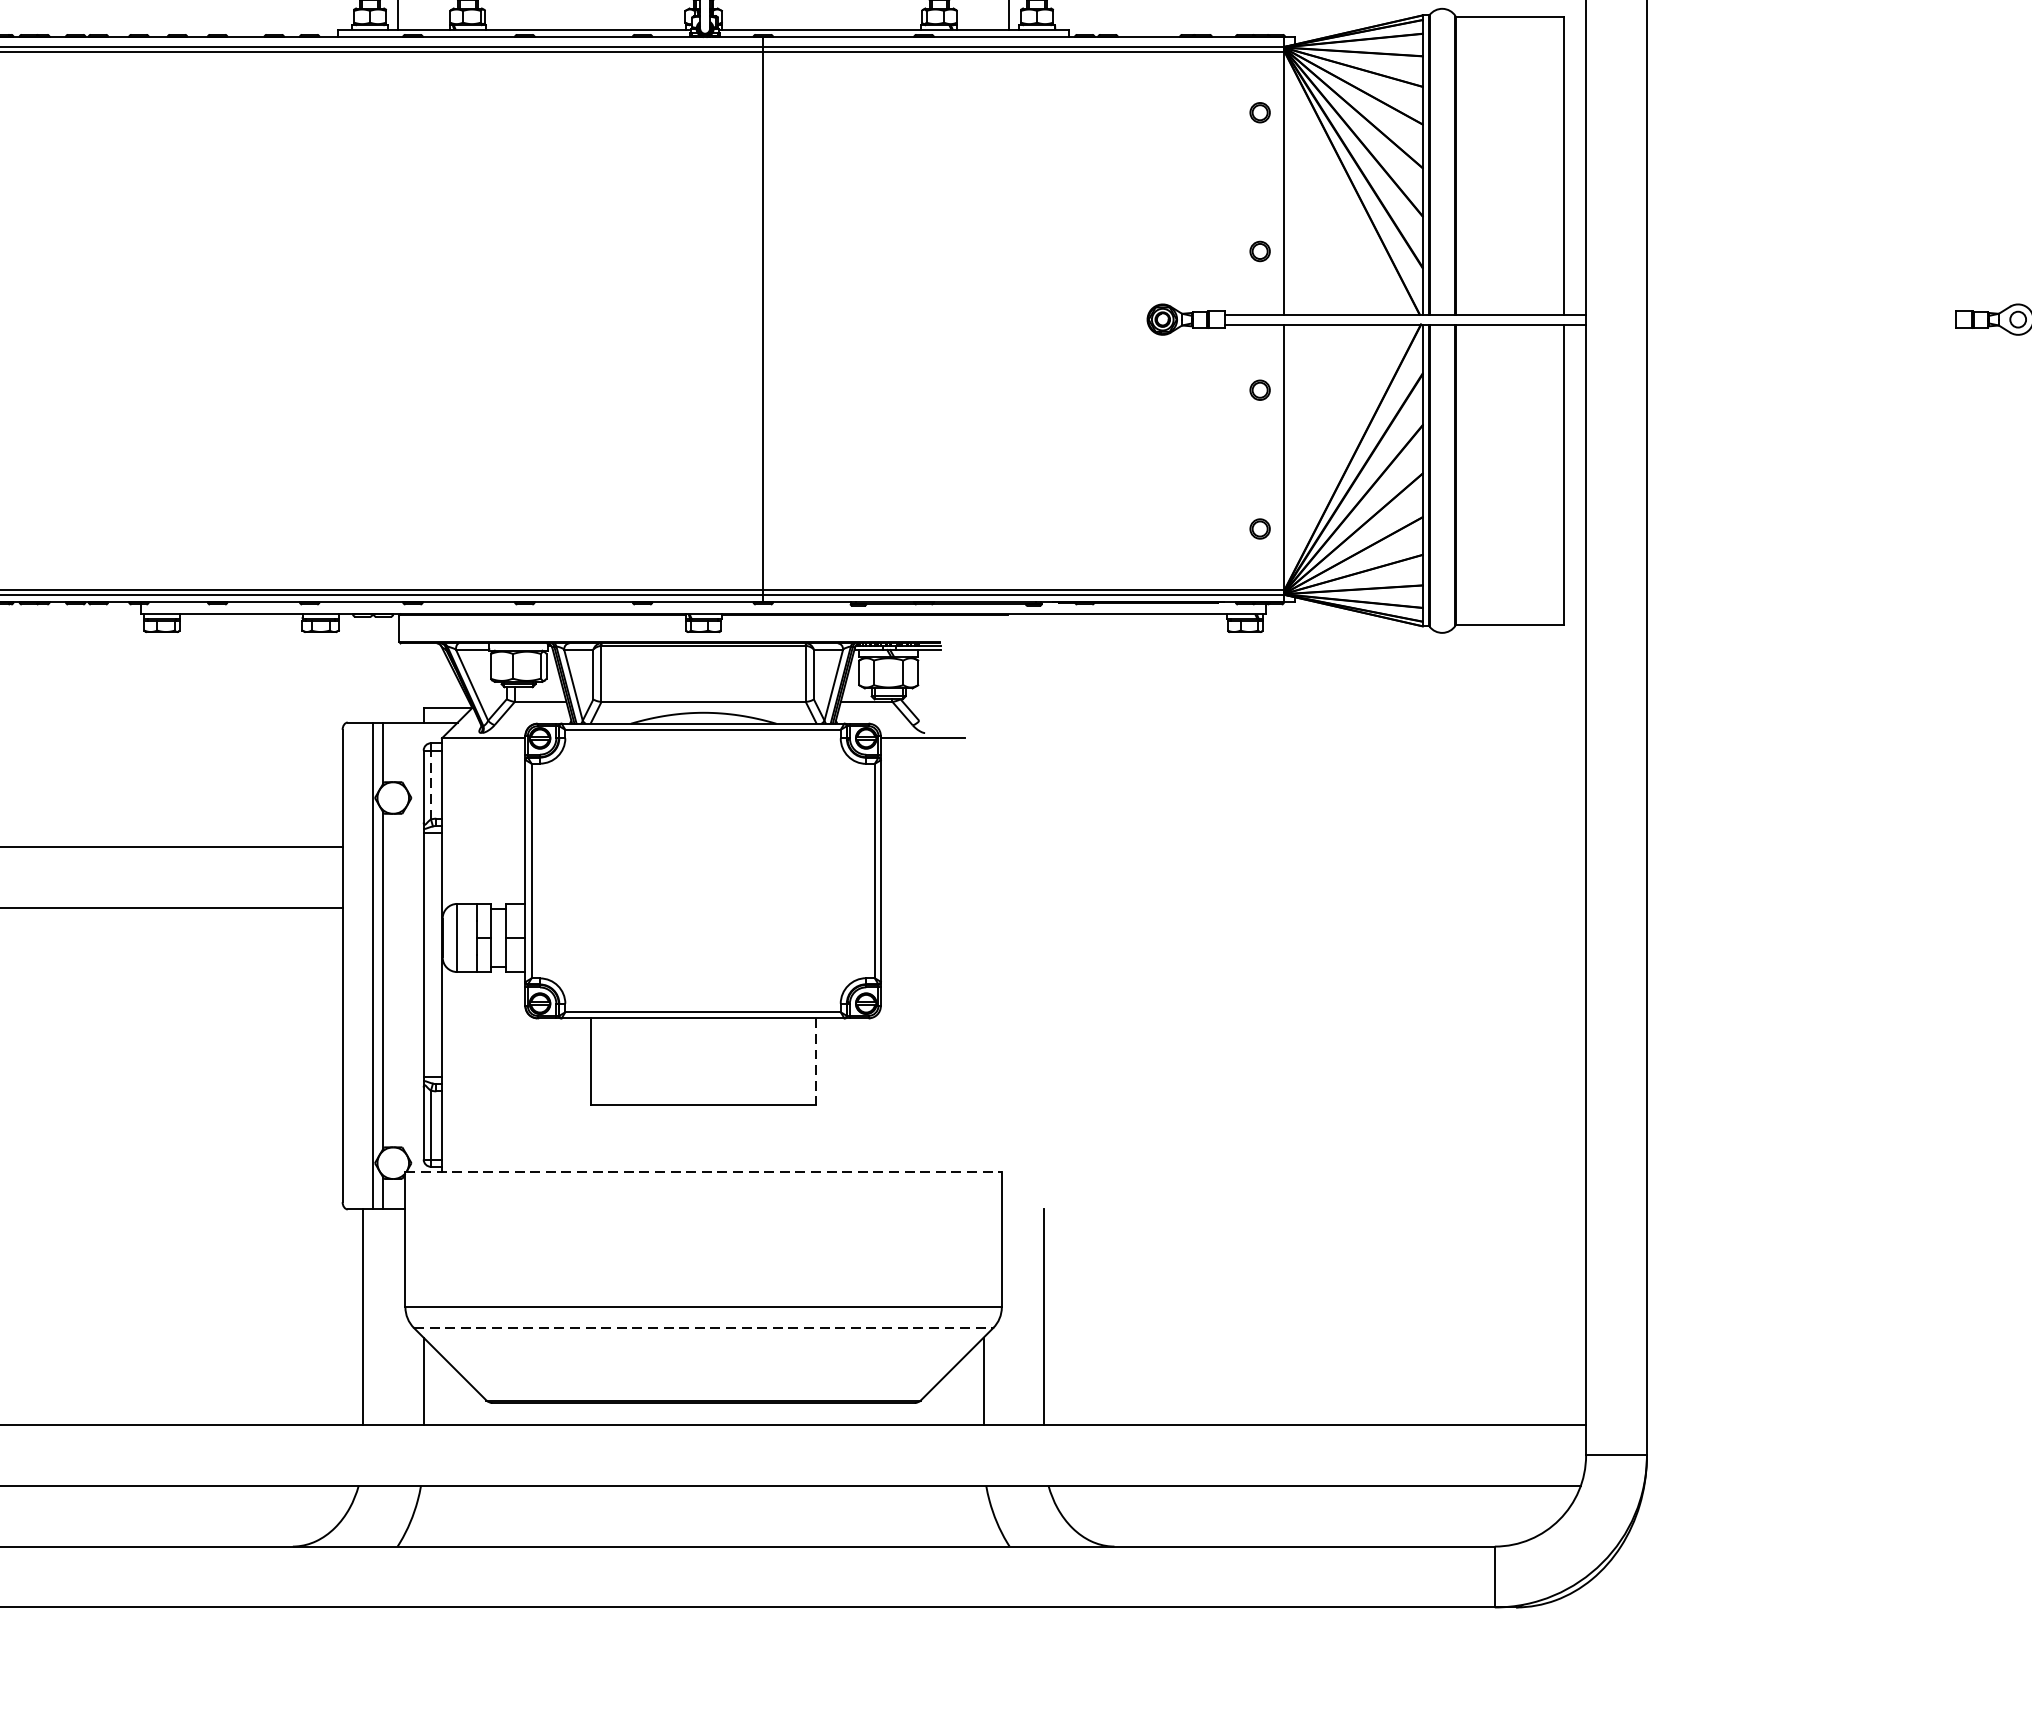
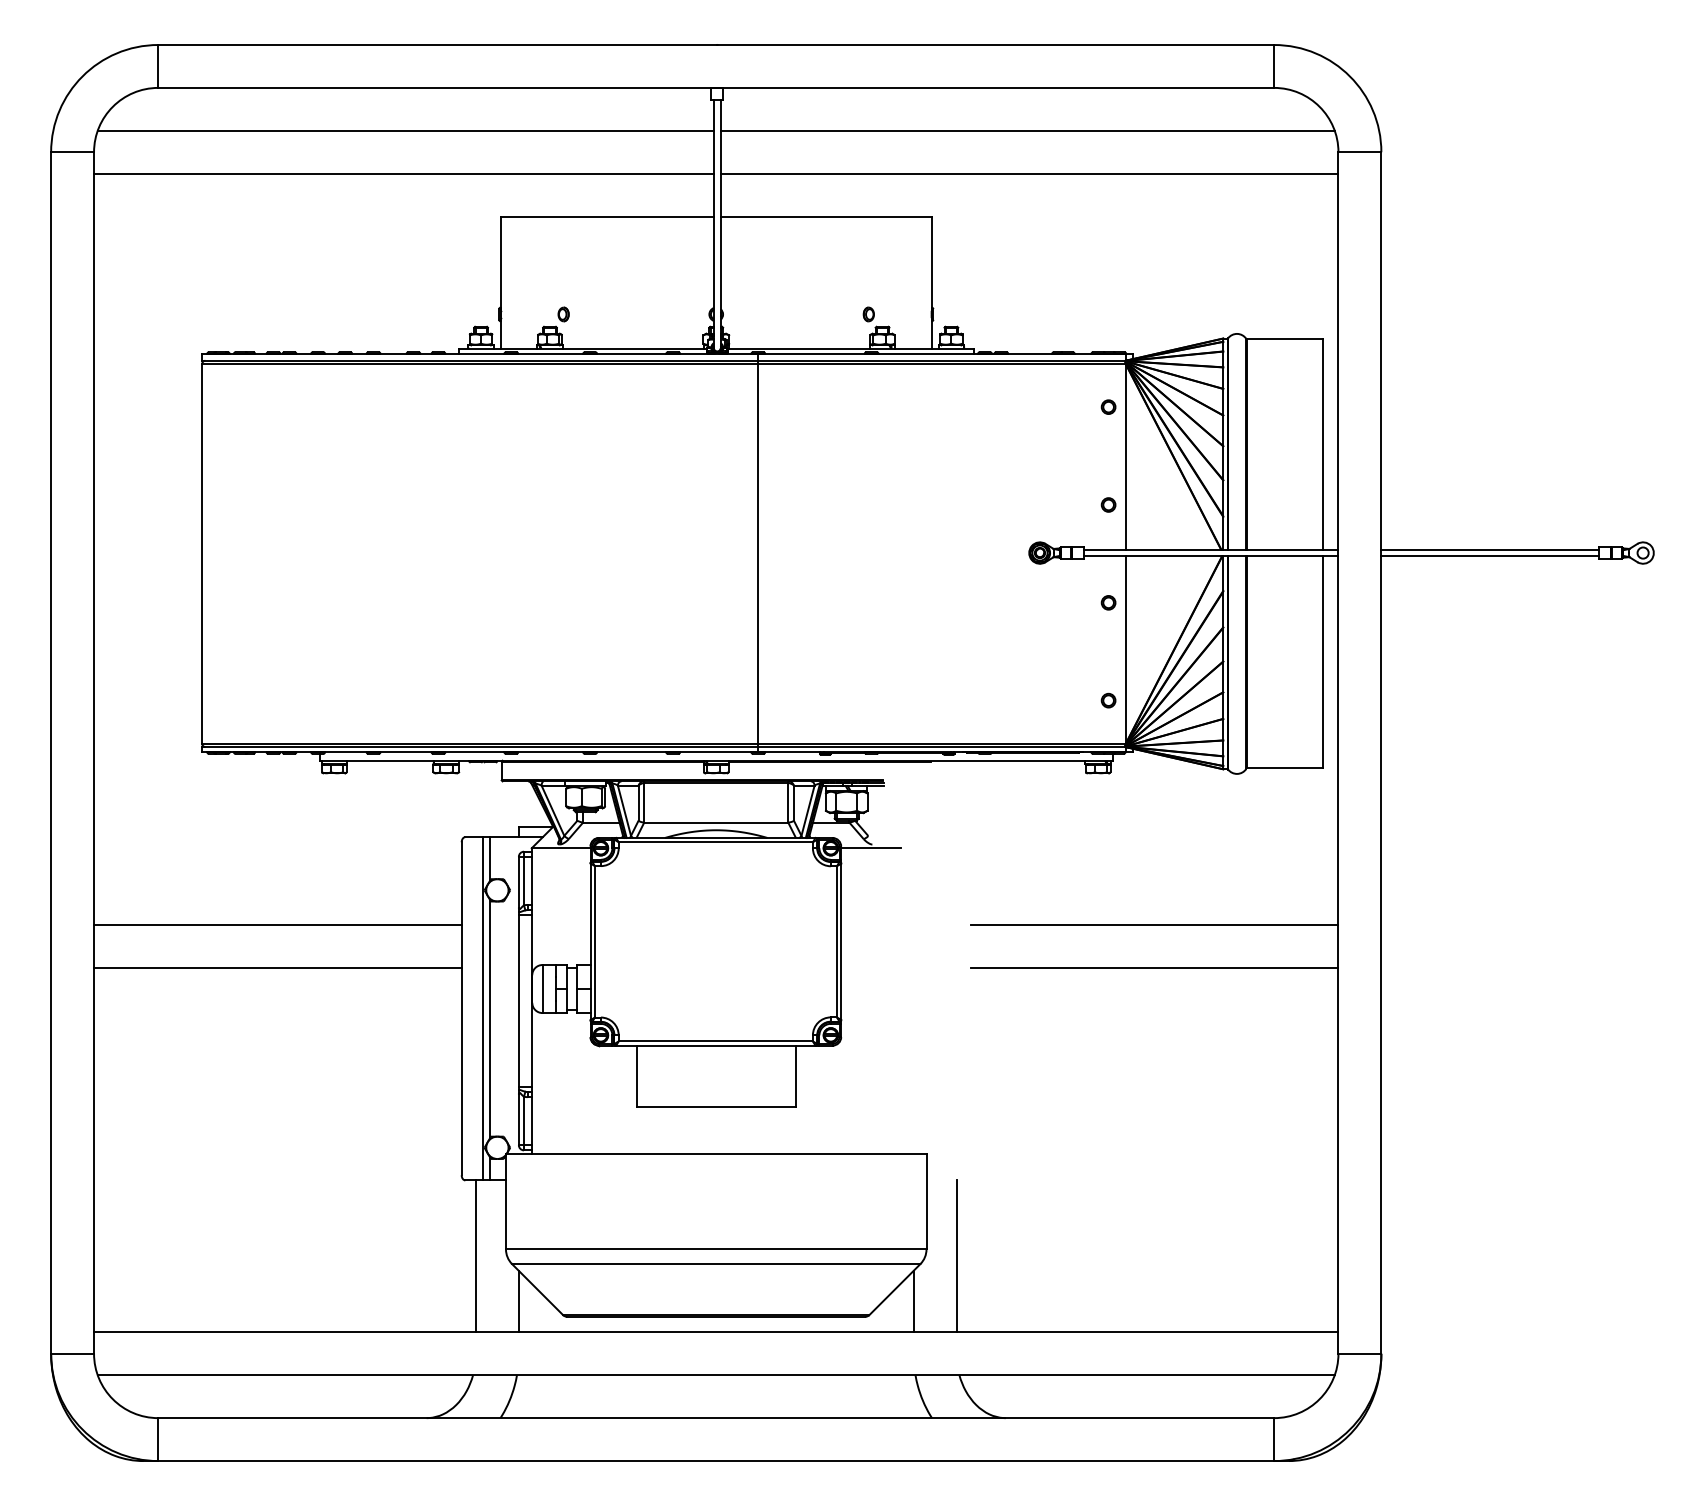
line: (1801, 314) -> (1490, 549), added
line: (1801, 324) -> (1490, 556), added
line: (431, 784) -> (524, 880), dashed -> solid
line: (1325, 846) -> (1154, 924), added
line: (1325, 907) -> (1154, 967), added
line: (816, 1062) -> (795, 1076), dashed -> solid
line: (703, 1171) -> (716, 1153), dashed -> solid
line: (703, 1328) -> (716, 1264), dashed -> solid

